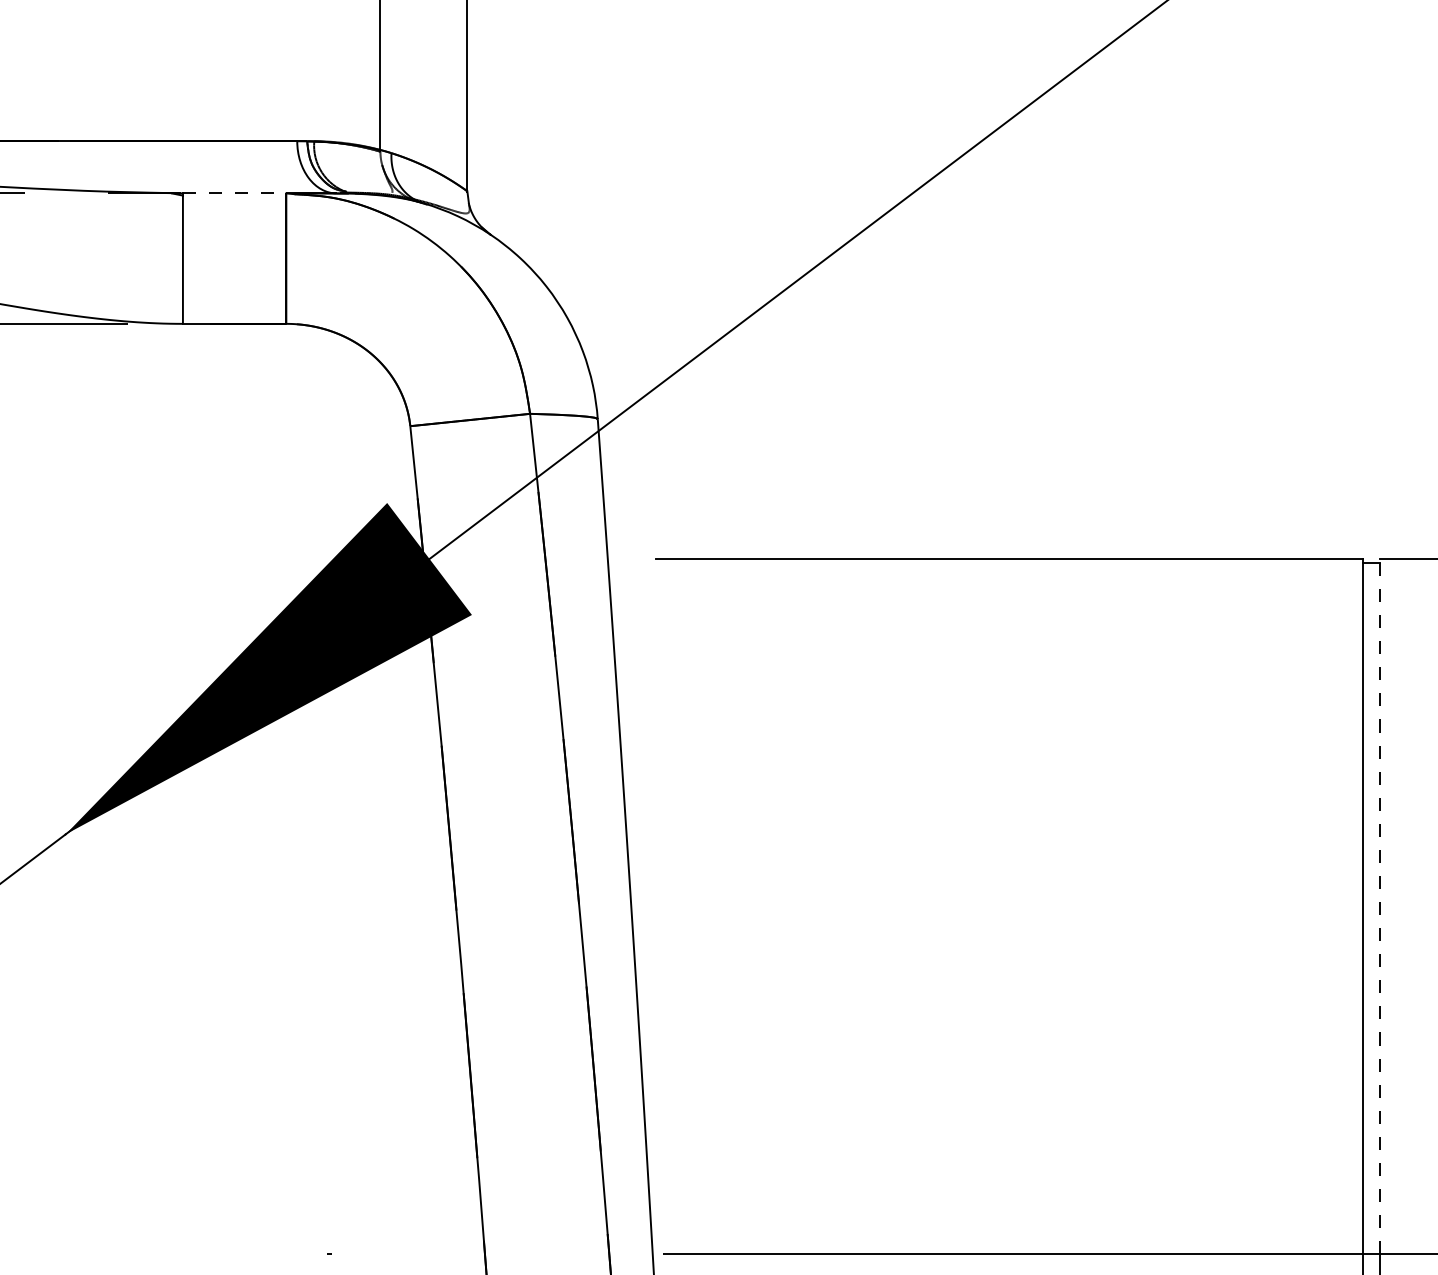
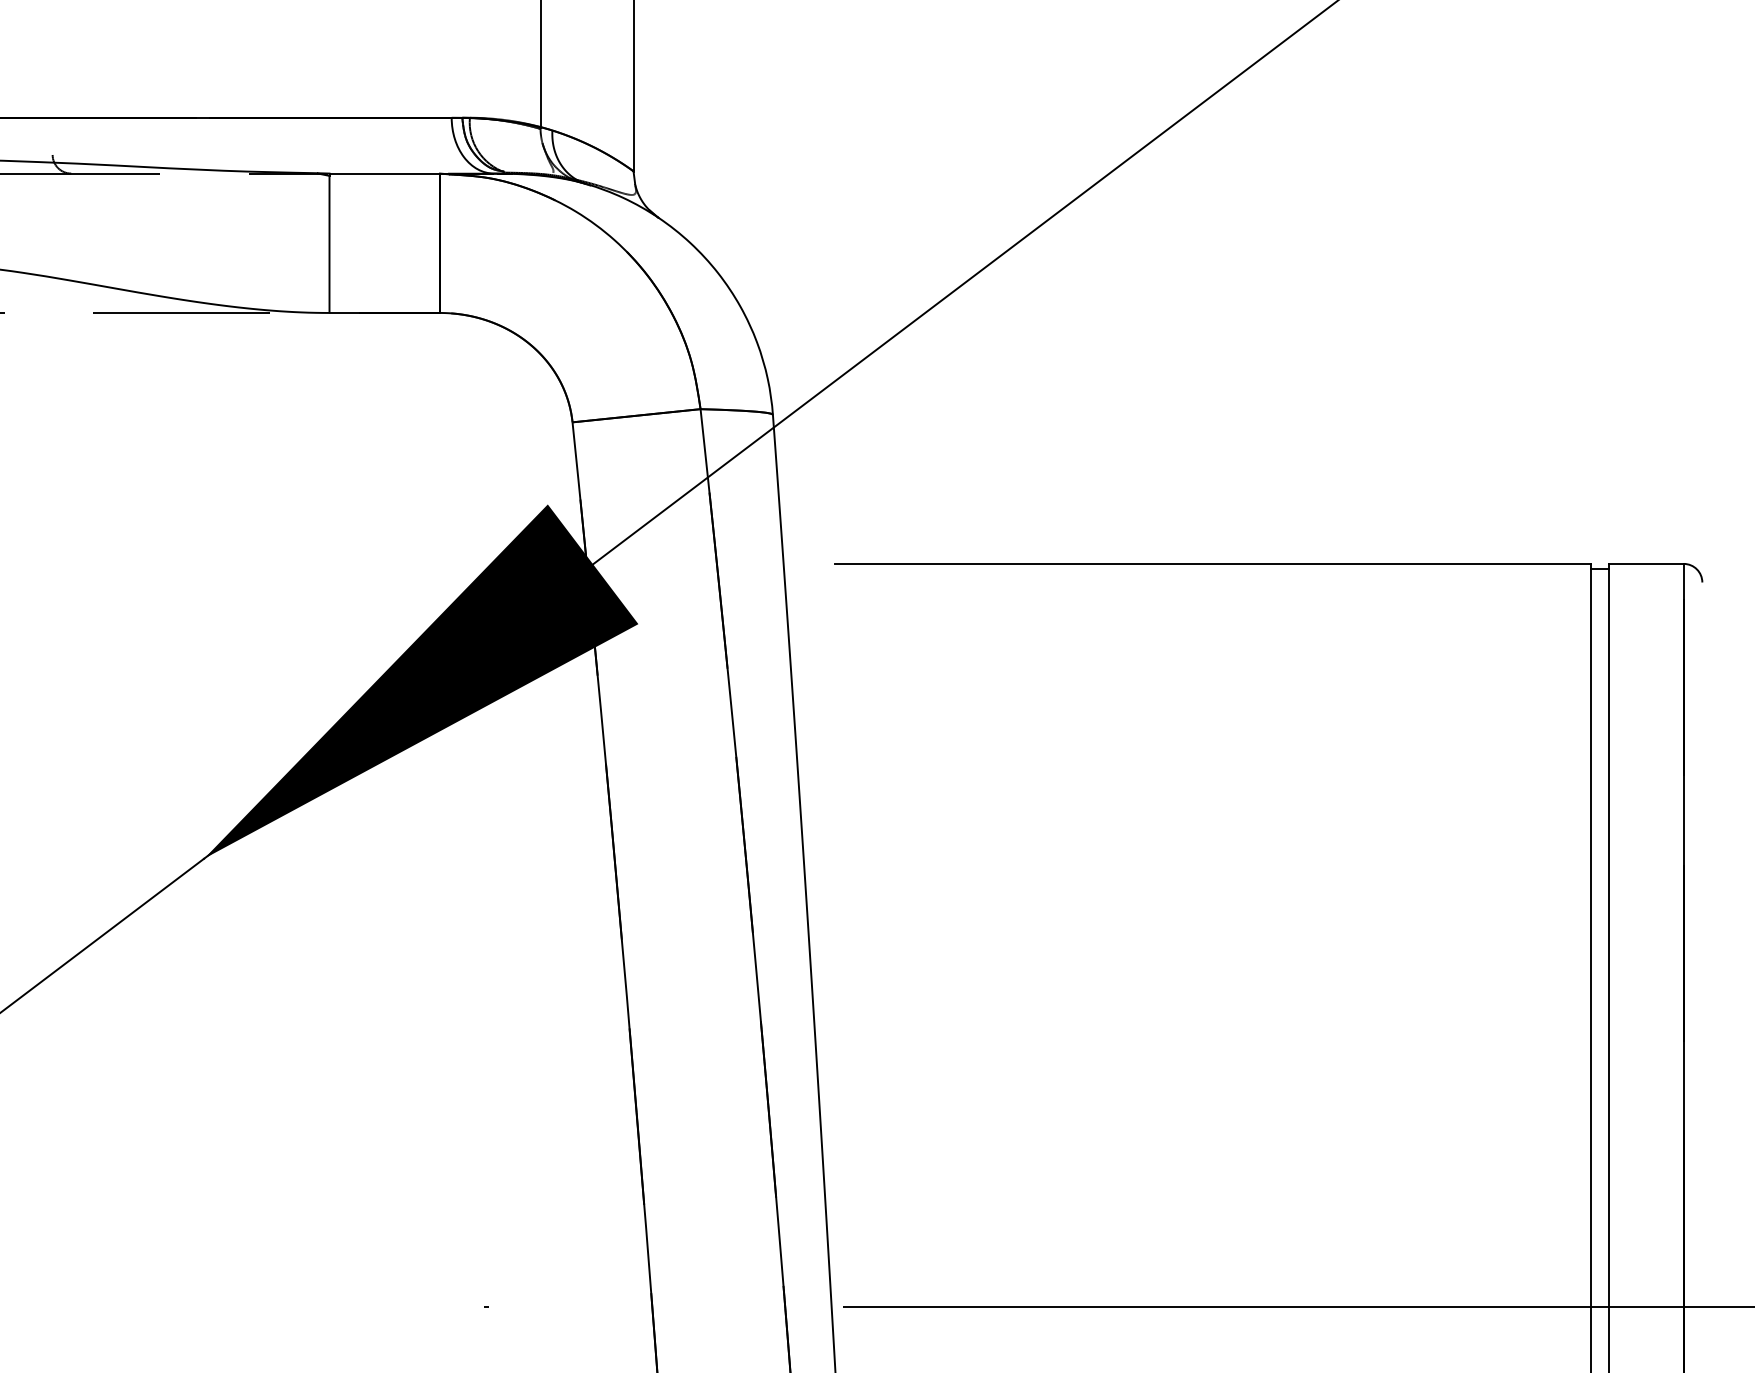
line: (235, 193) -> (385, 173), dashed -> solid
line: (1380, 906) -> (1609, 935), dashed -> solid

